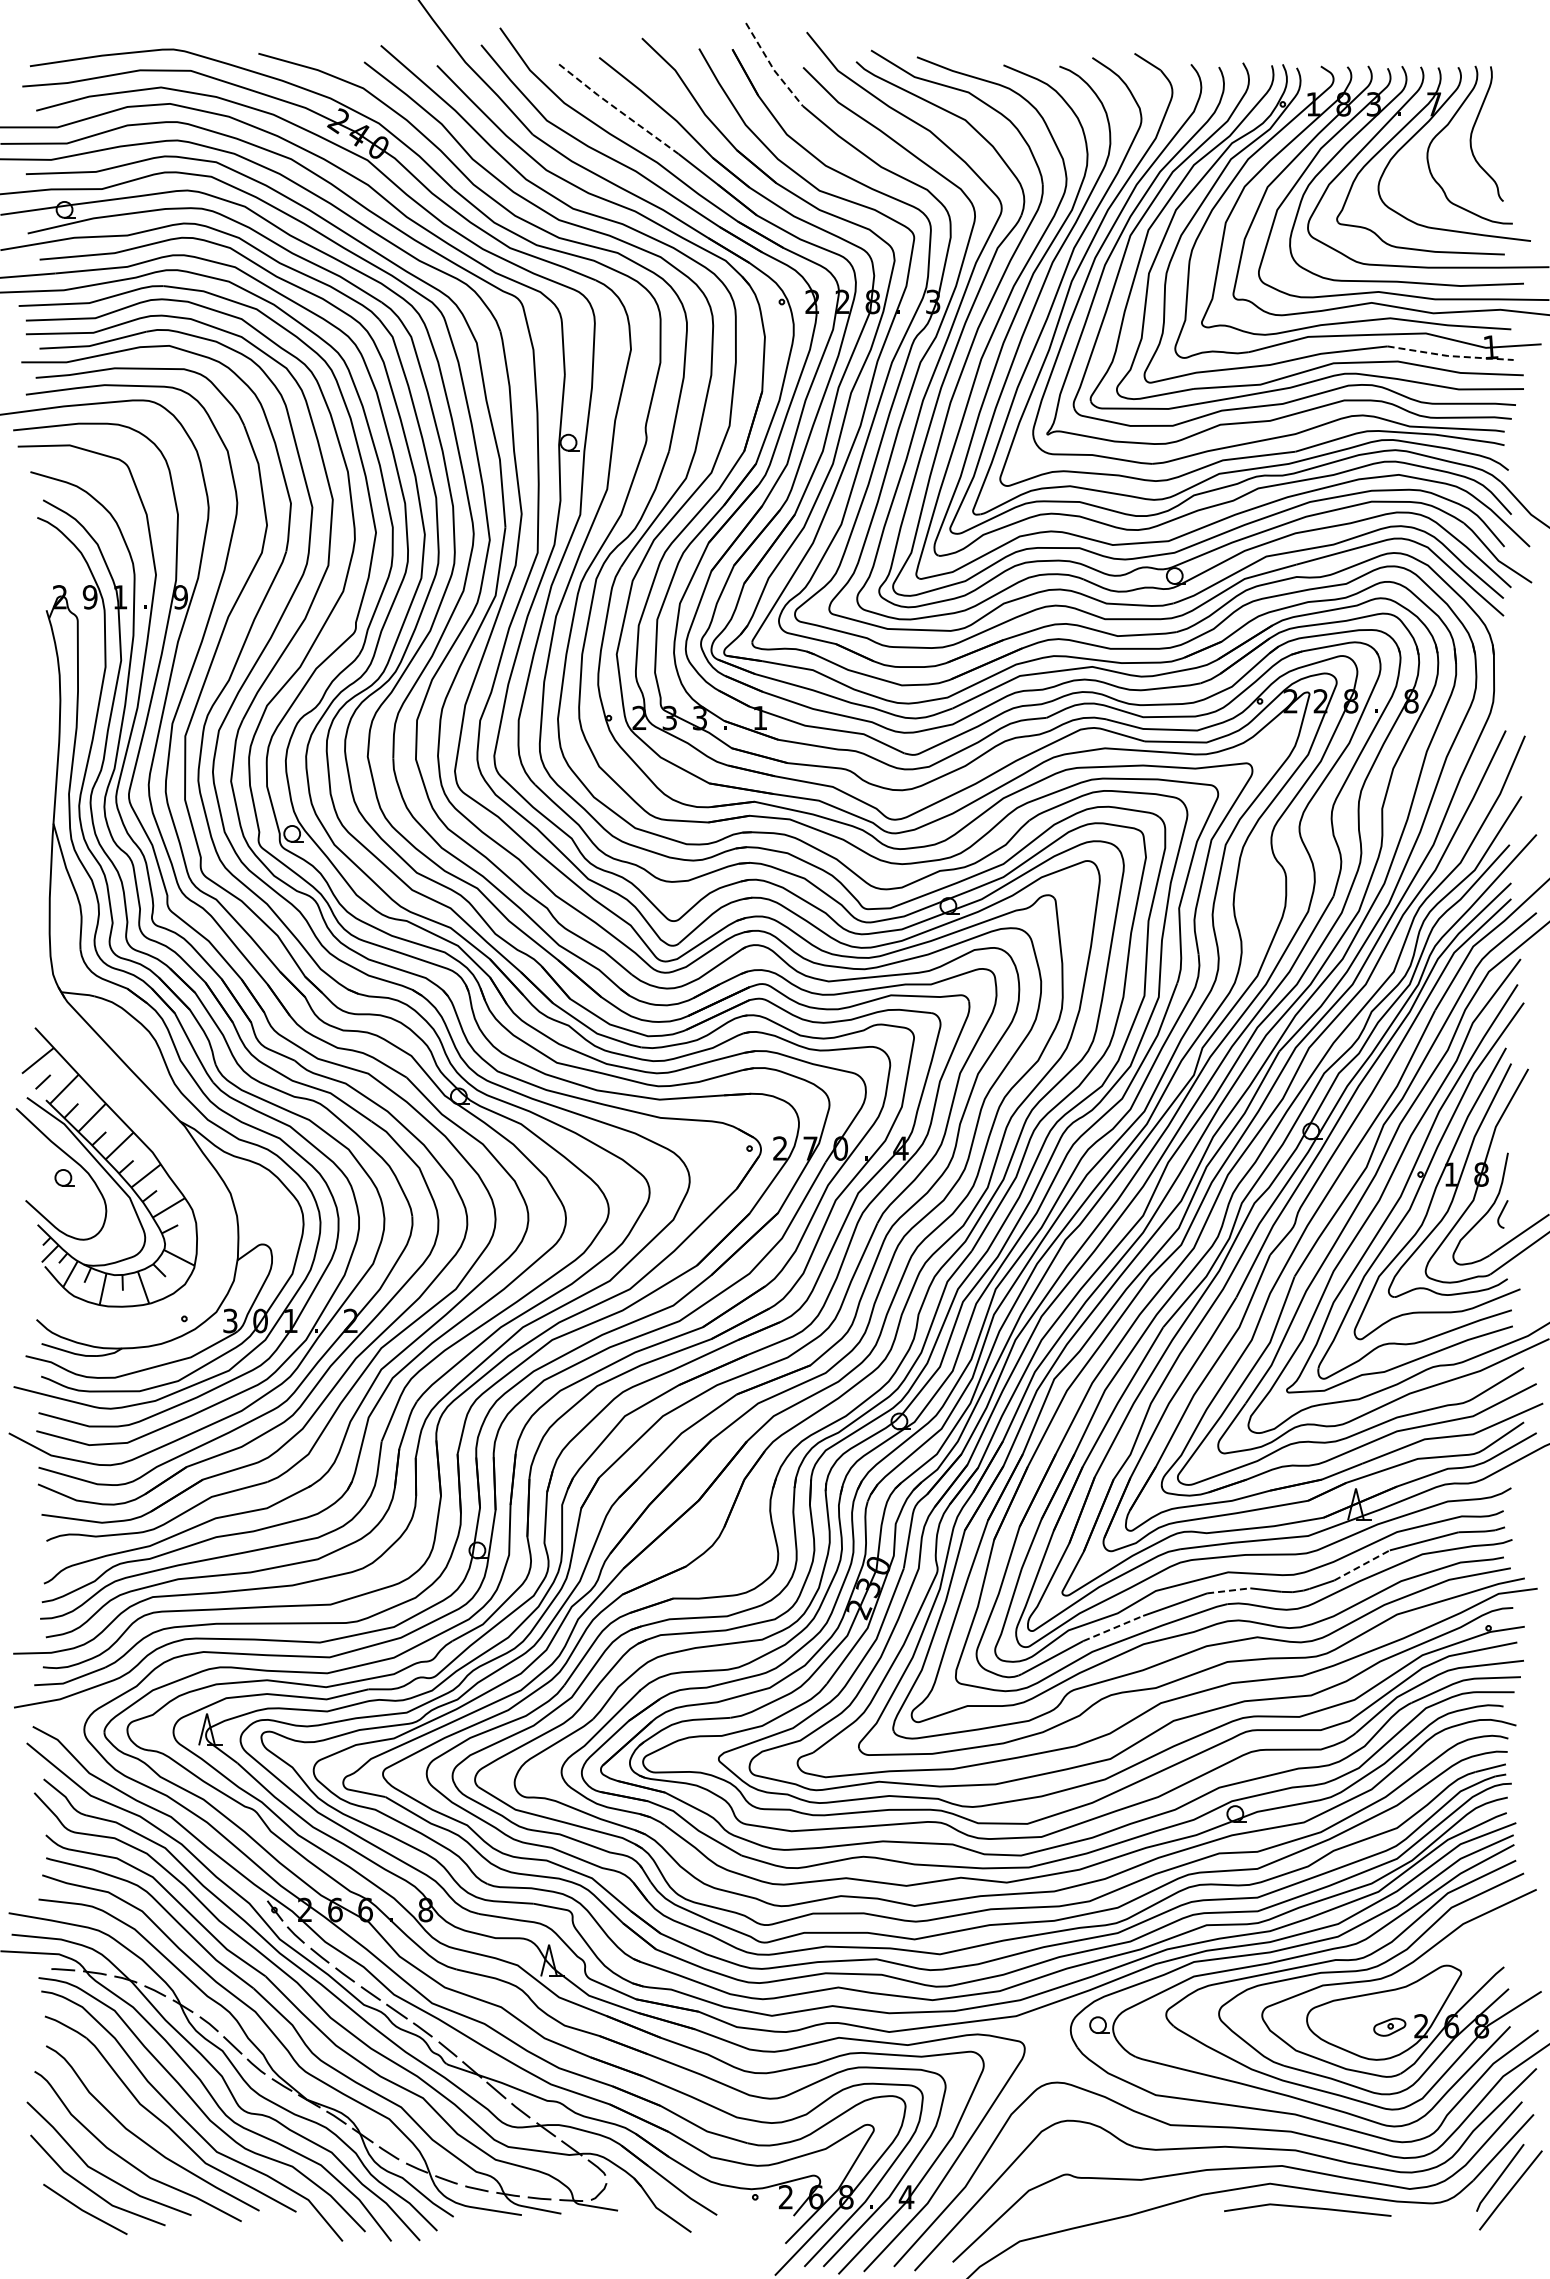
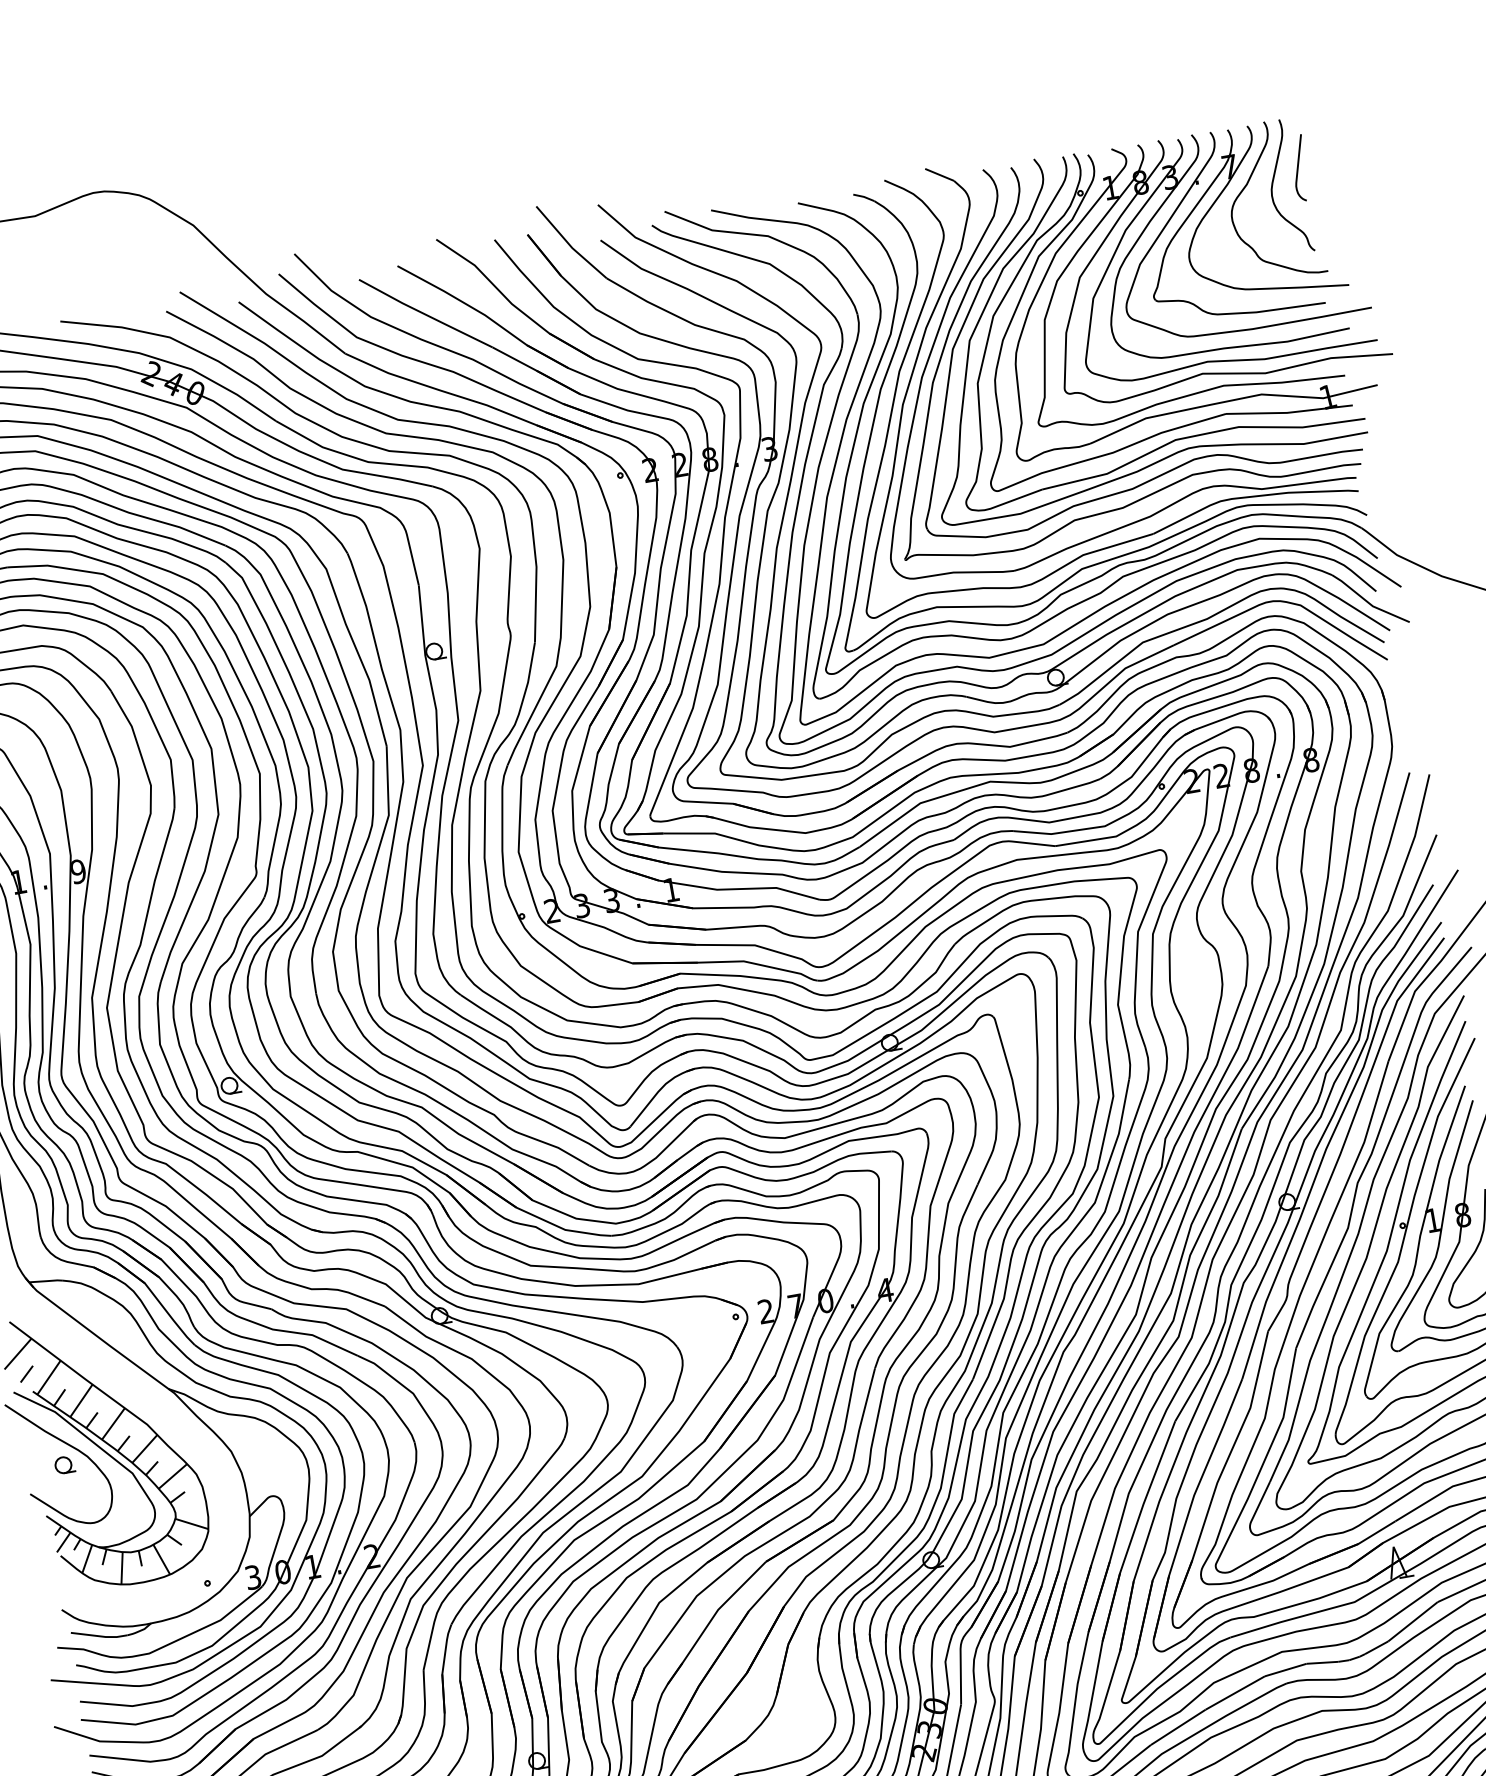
line: (772, 66) -> (570, 244), dashed -> solid
line: (618, 110) -> (425, 314), dashed -> solid
curve: (1501, 117) -> (1298, 168), added
line: (1449, 356) -> (1288, 413), dashed -> solid
line: (1362, 1565) -> (1413, 1621), dashed -> solid
line: (1228, 1590) -> (1285, 1669), dashed -> solid
line: (1113, 1628) -> (1178, 1727), dashed -> solid

